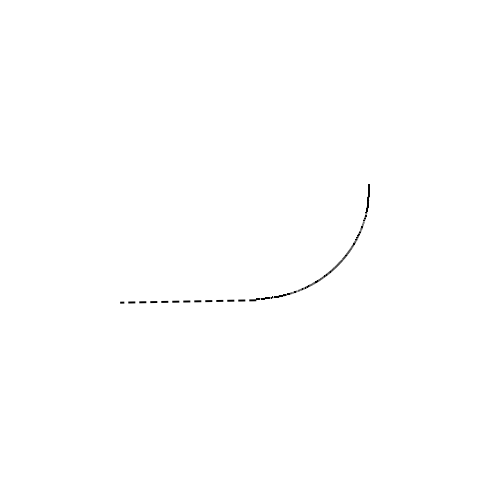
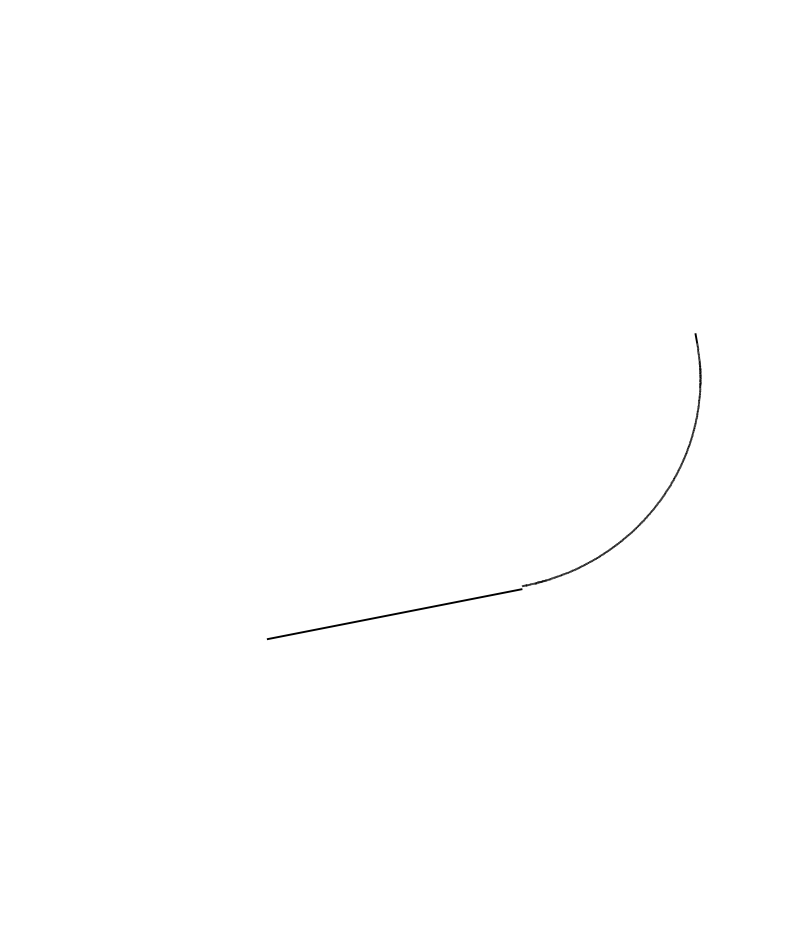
line: (187, 301) -> (393, 614), dashed -> solid

